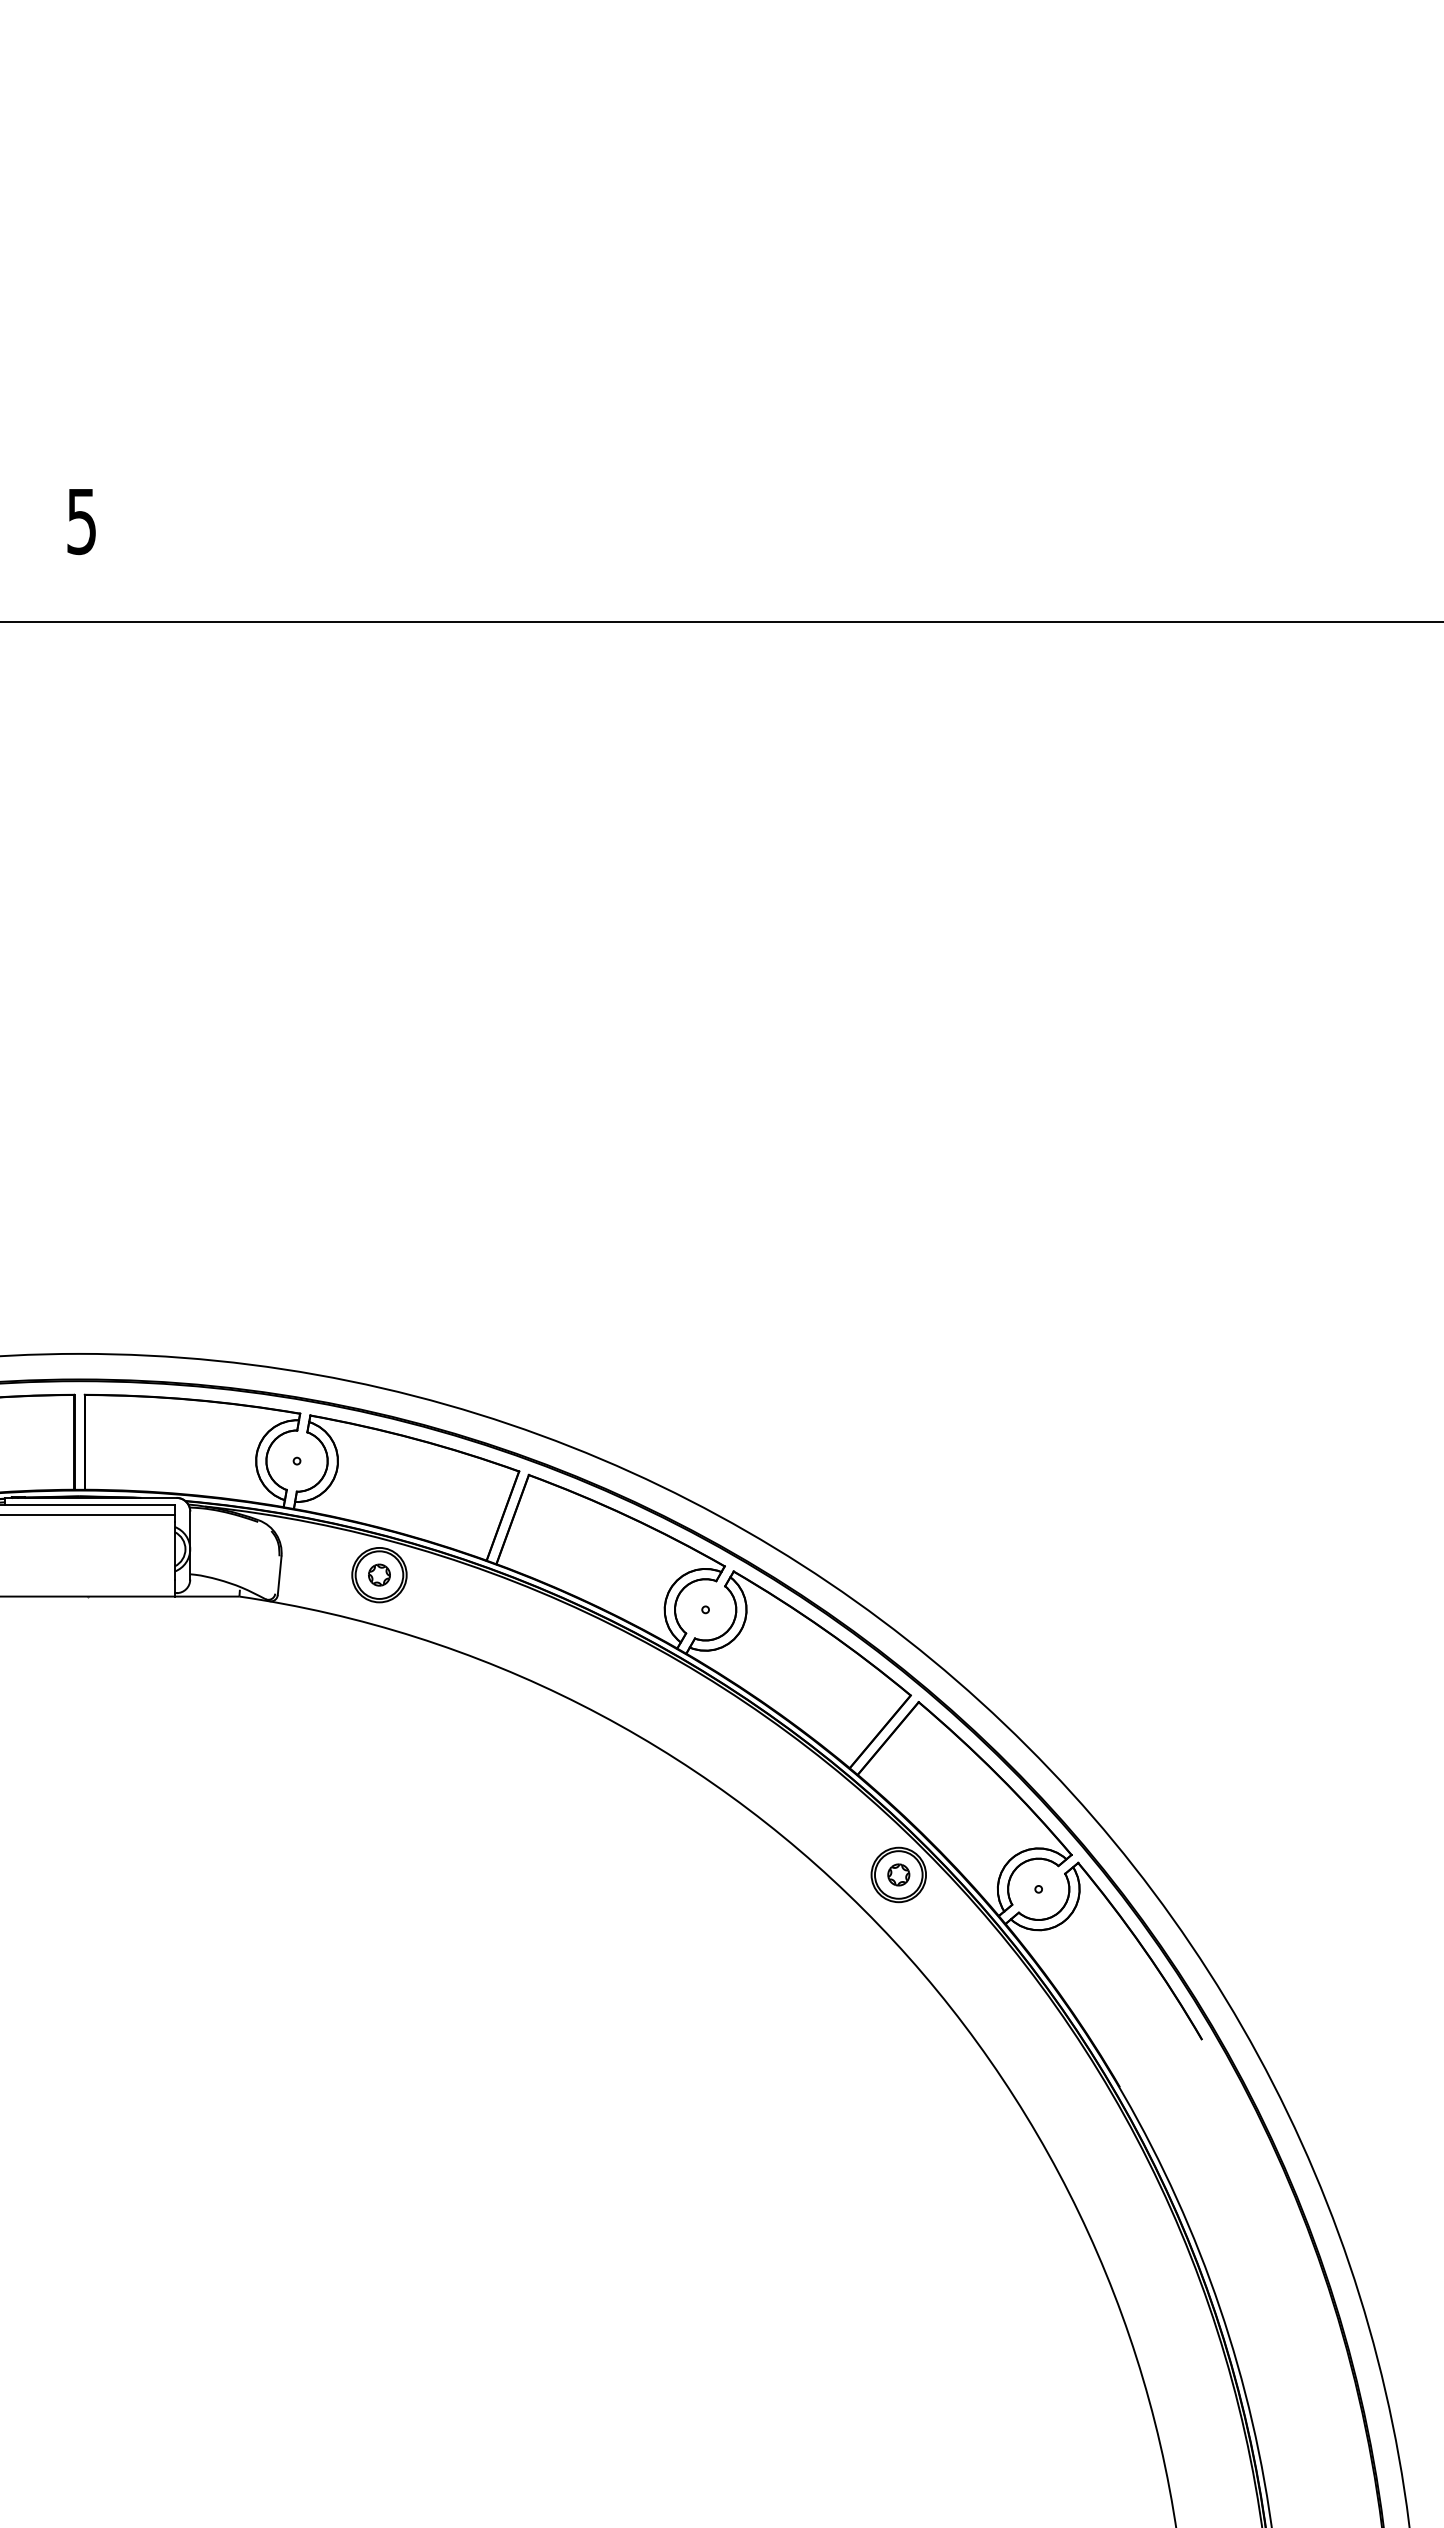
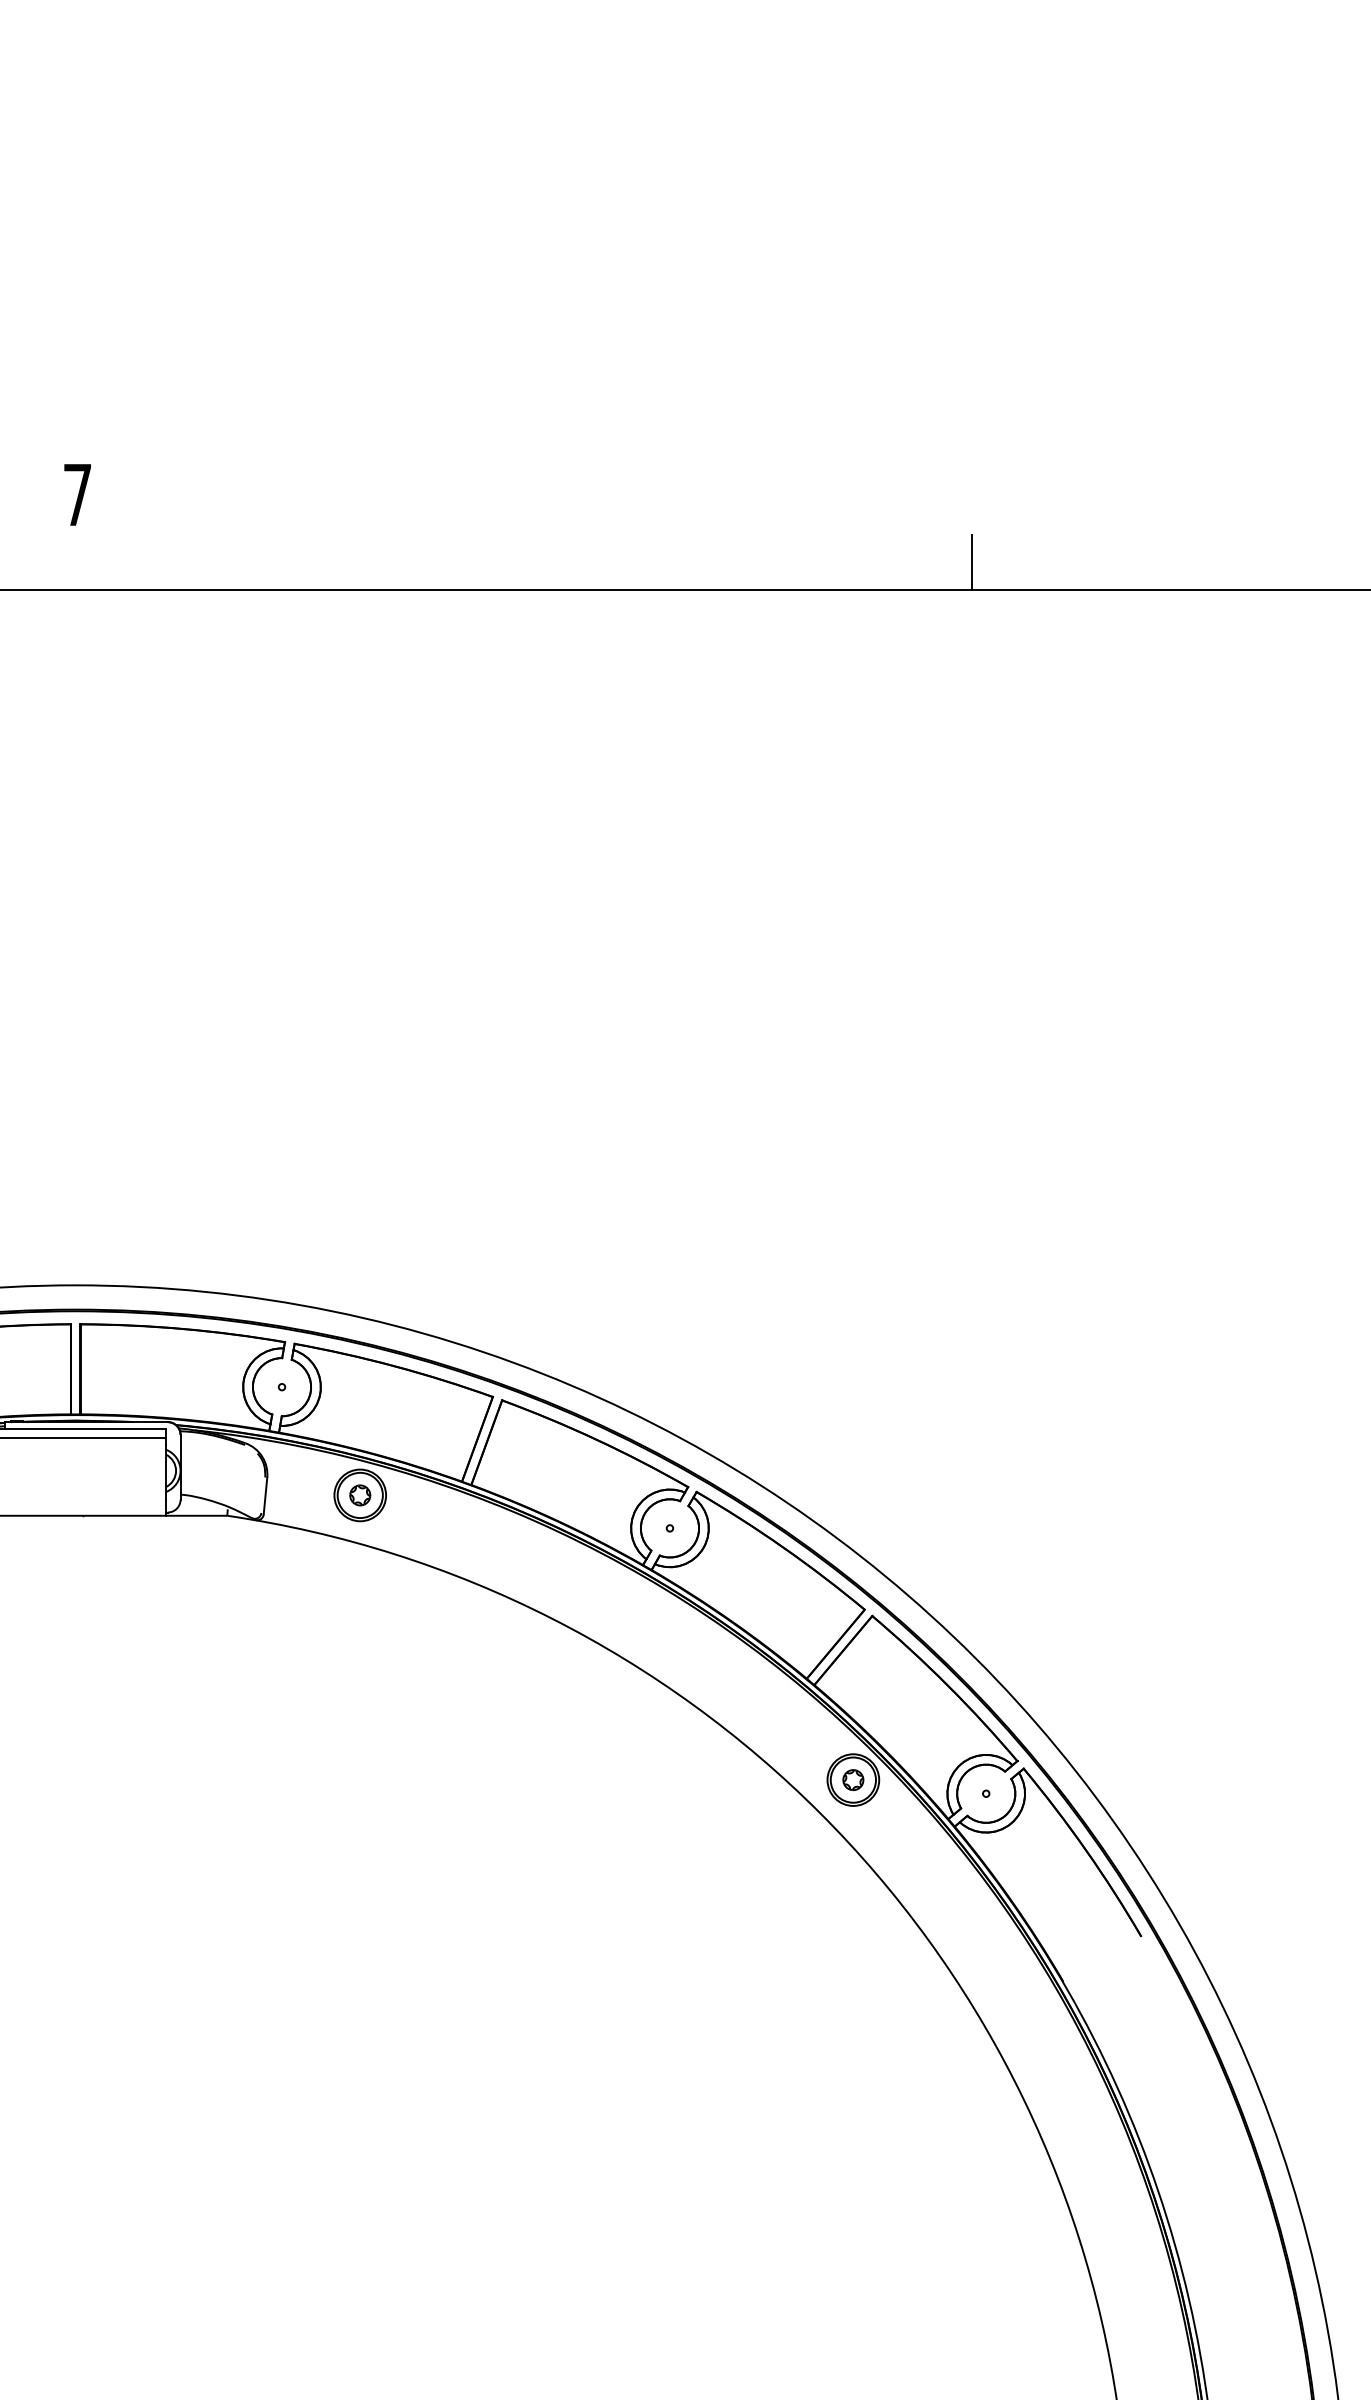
text: (81, 522) -> (77, 495), 5 -> 7
line: (1023, 592) -> (971, 562), added

